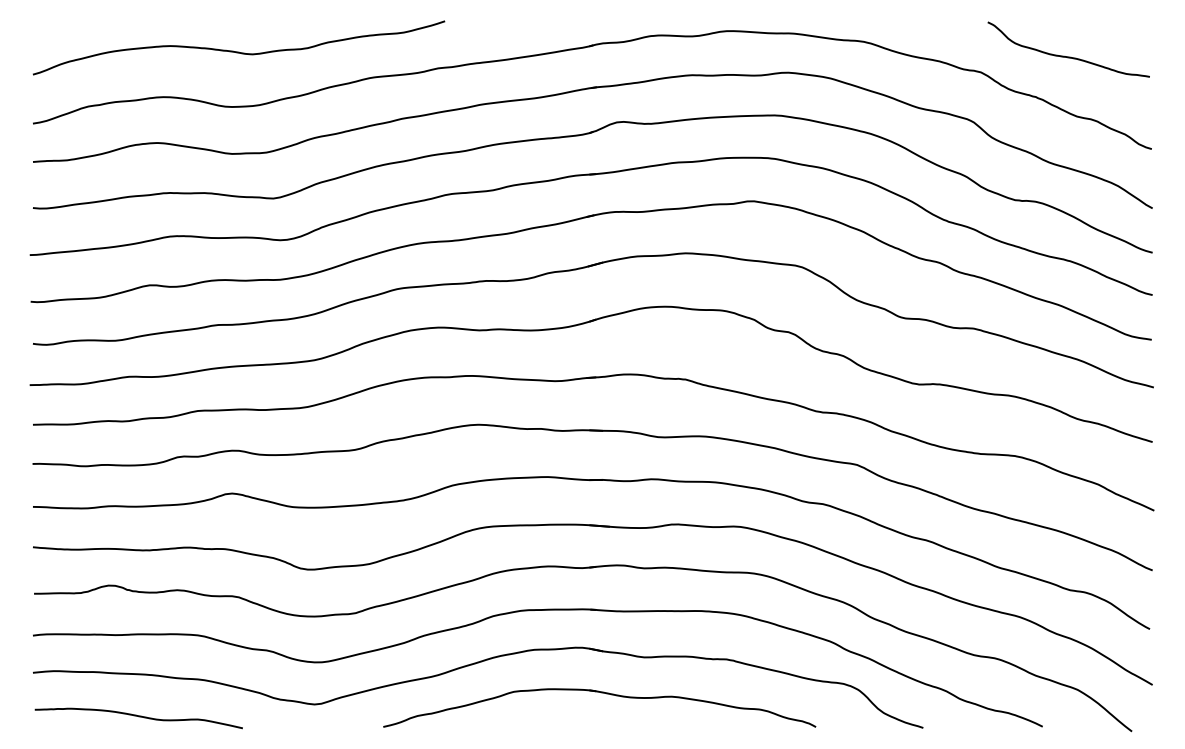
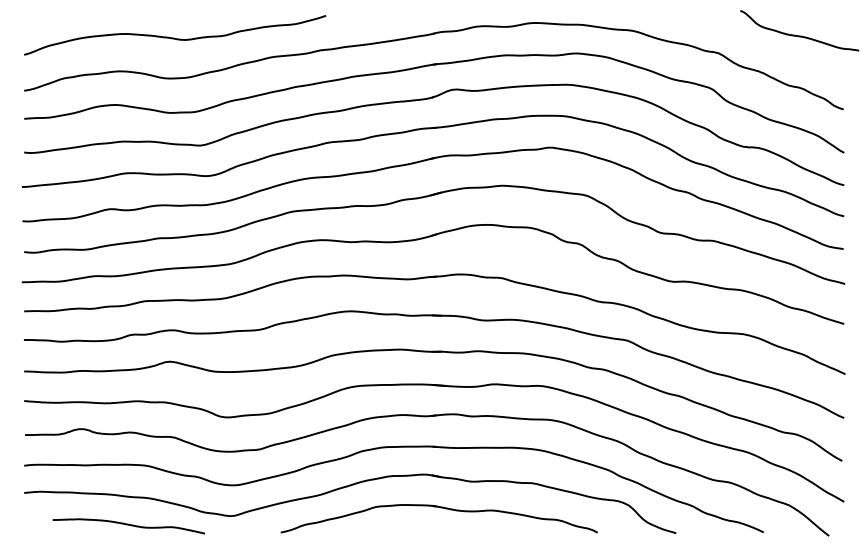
curve: (1068, 56) -> (799, 35), moved
curve: (138, 717) -> (128, 525), moved

